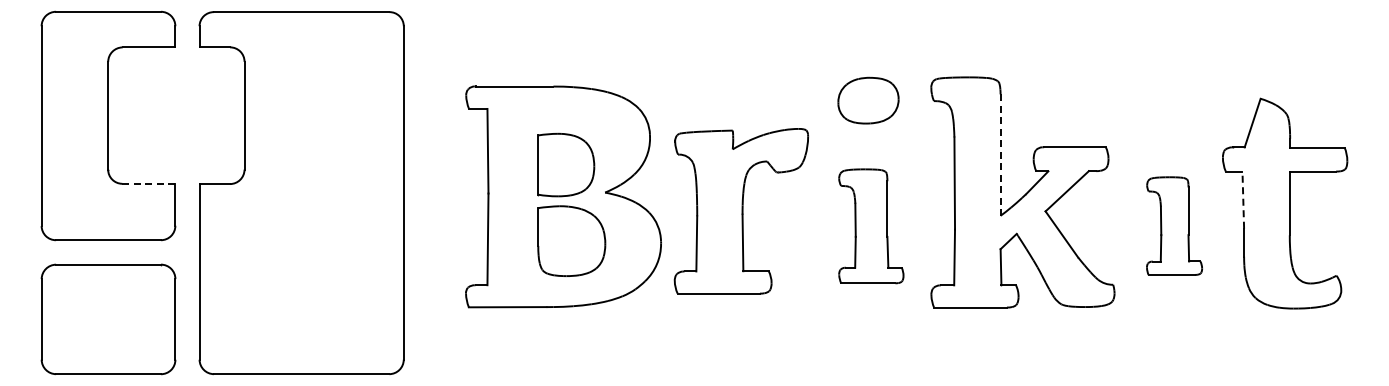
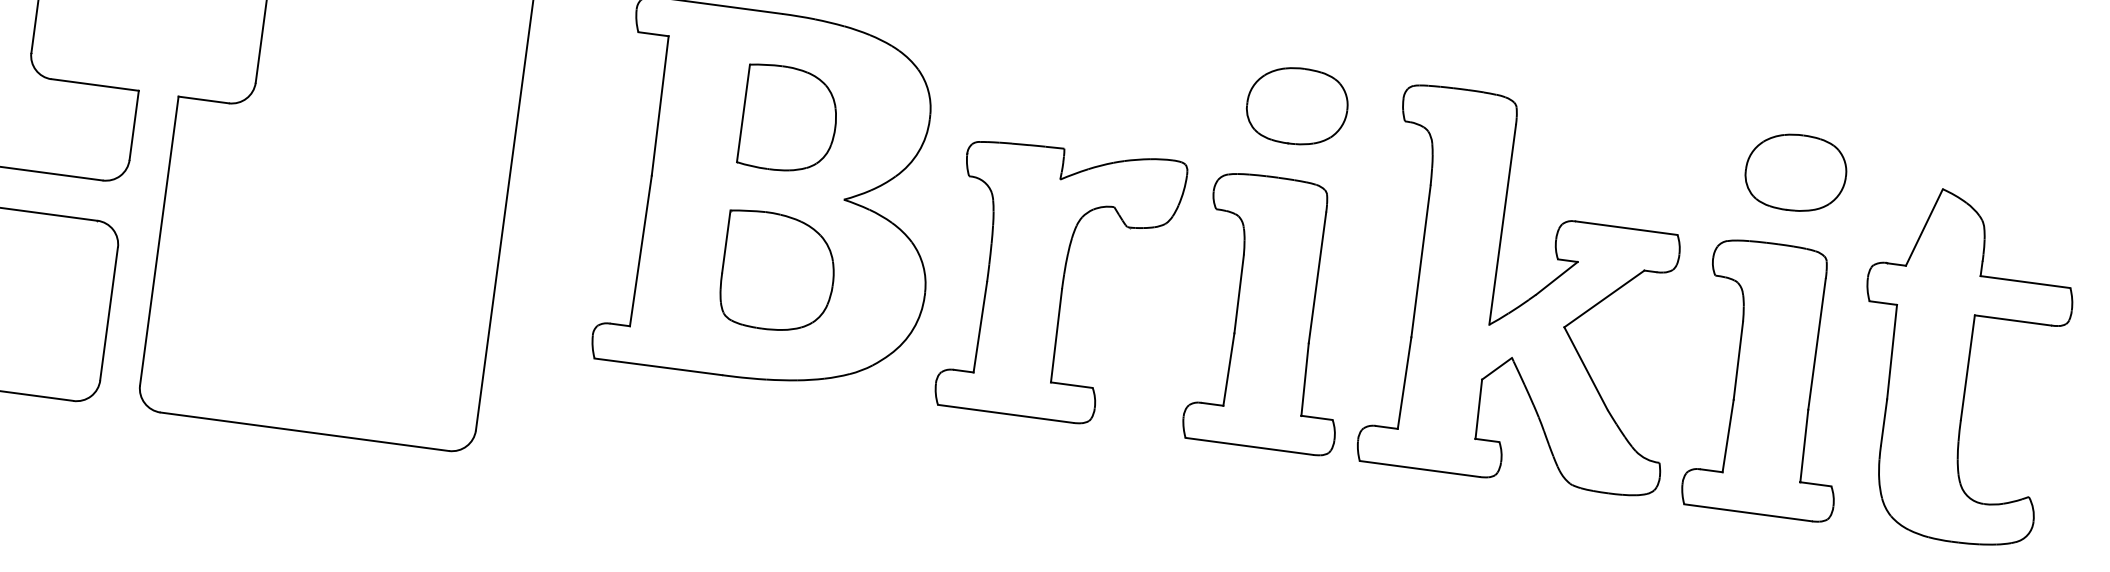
part: (1171, 100) -> (1795, 172), added
line: (1000, 155) -> (1502, 225), dashed -> solid
part: (566, 164) -> (790, 118), moved
line: (148, 183) -> (94, 84), dashed -> solid
line: (1243, 200) -> (1892, 352), dashed -> solid
part: (740, 211) -> (1059, 283), moved
part: (1174, 225) -> (1773, 378), size x1.67
part: (871, 226) -> (1274, 313), size x1.43

